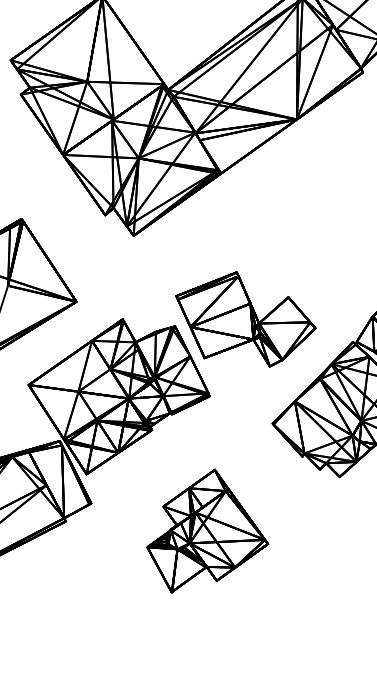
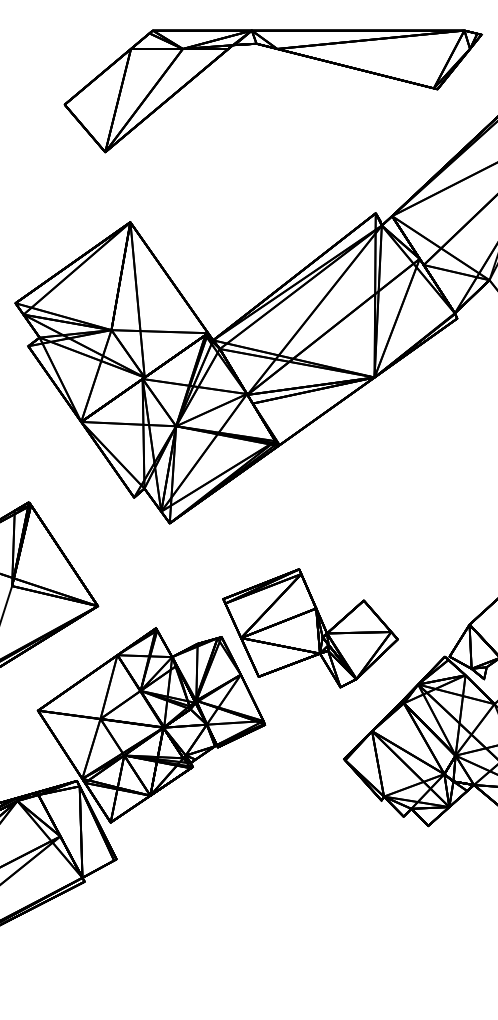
part: (207, 530) -> (262, 893), removed

